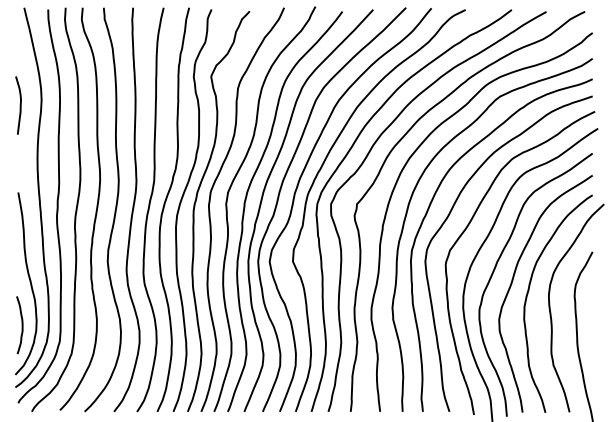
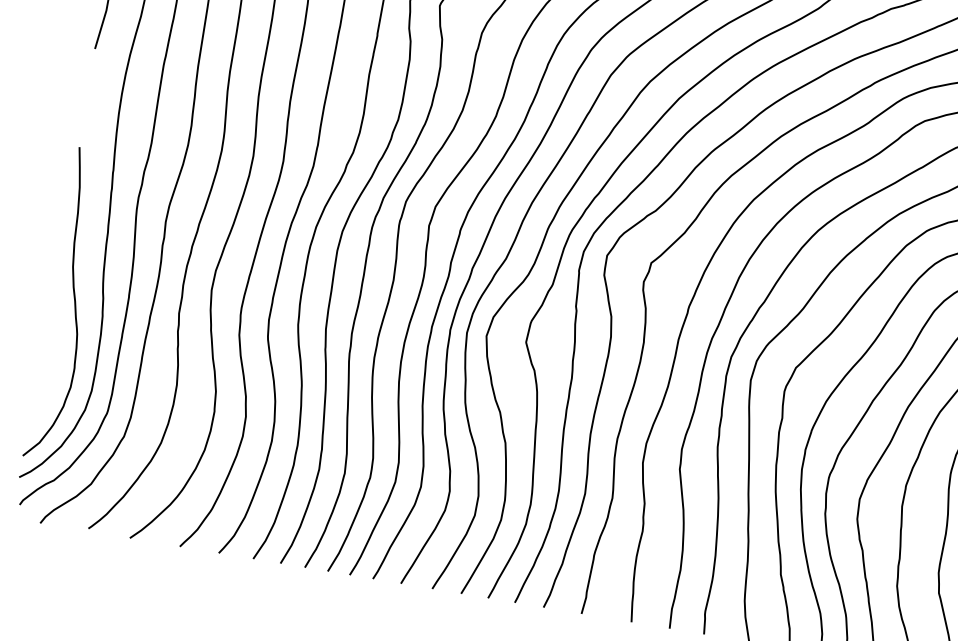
curve: (21, 325) -> (47, 373), removed

